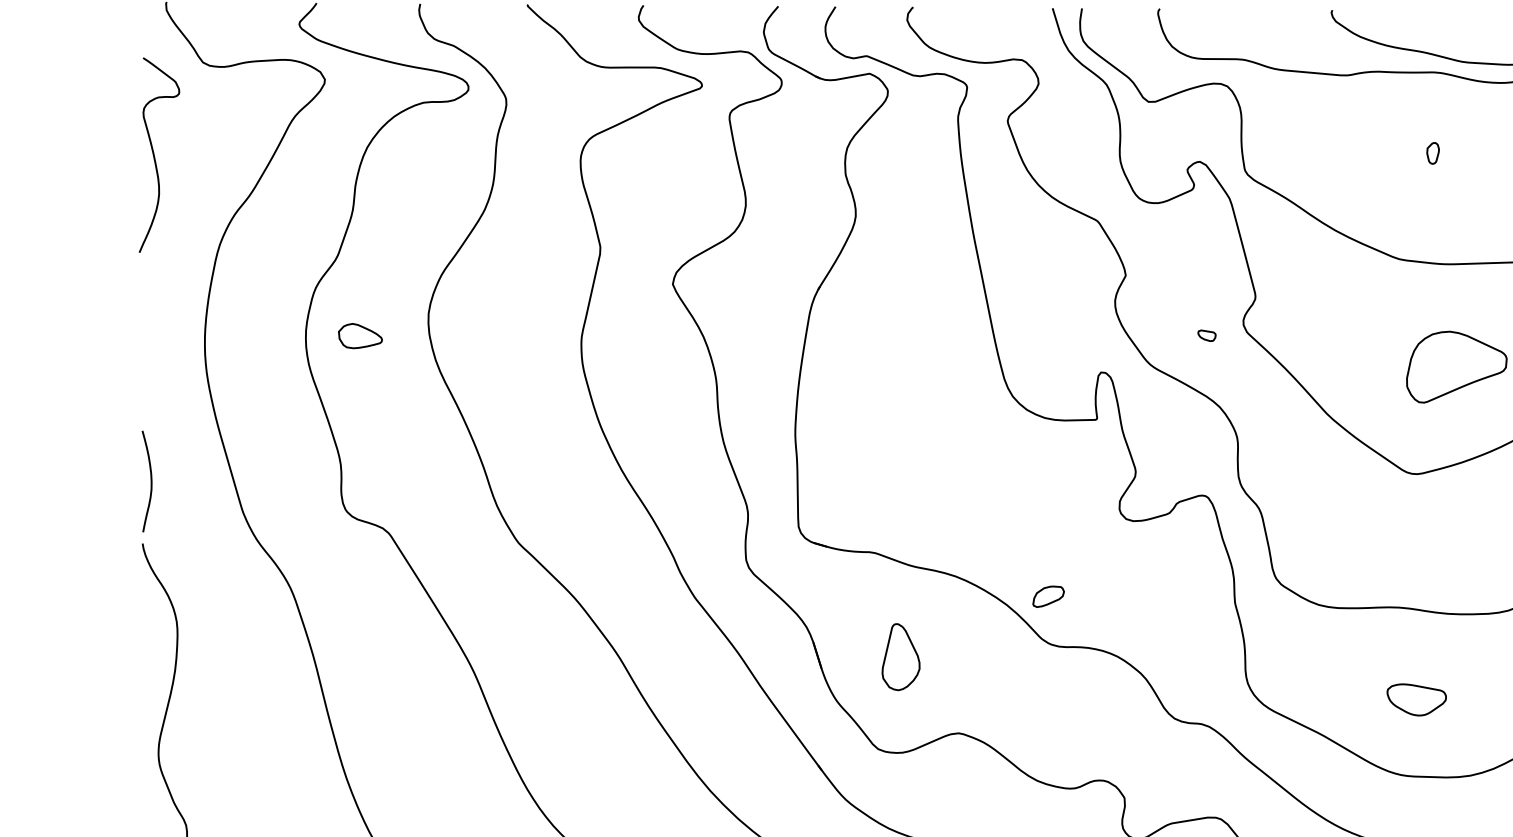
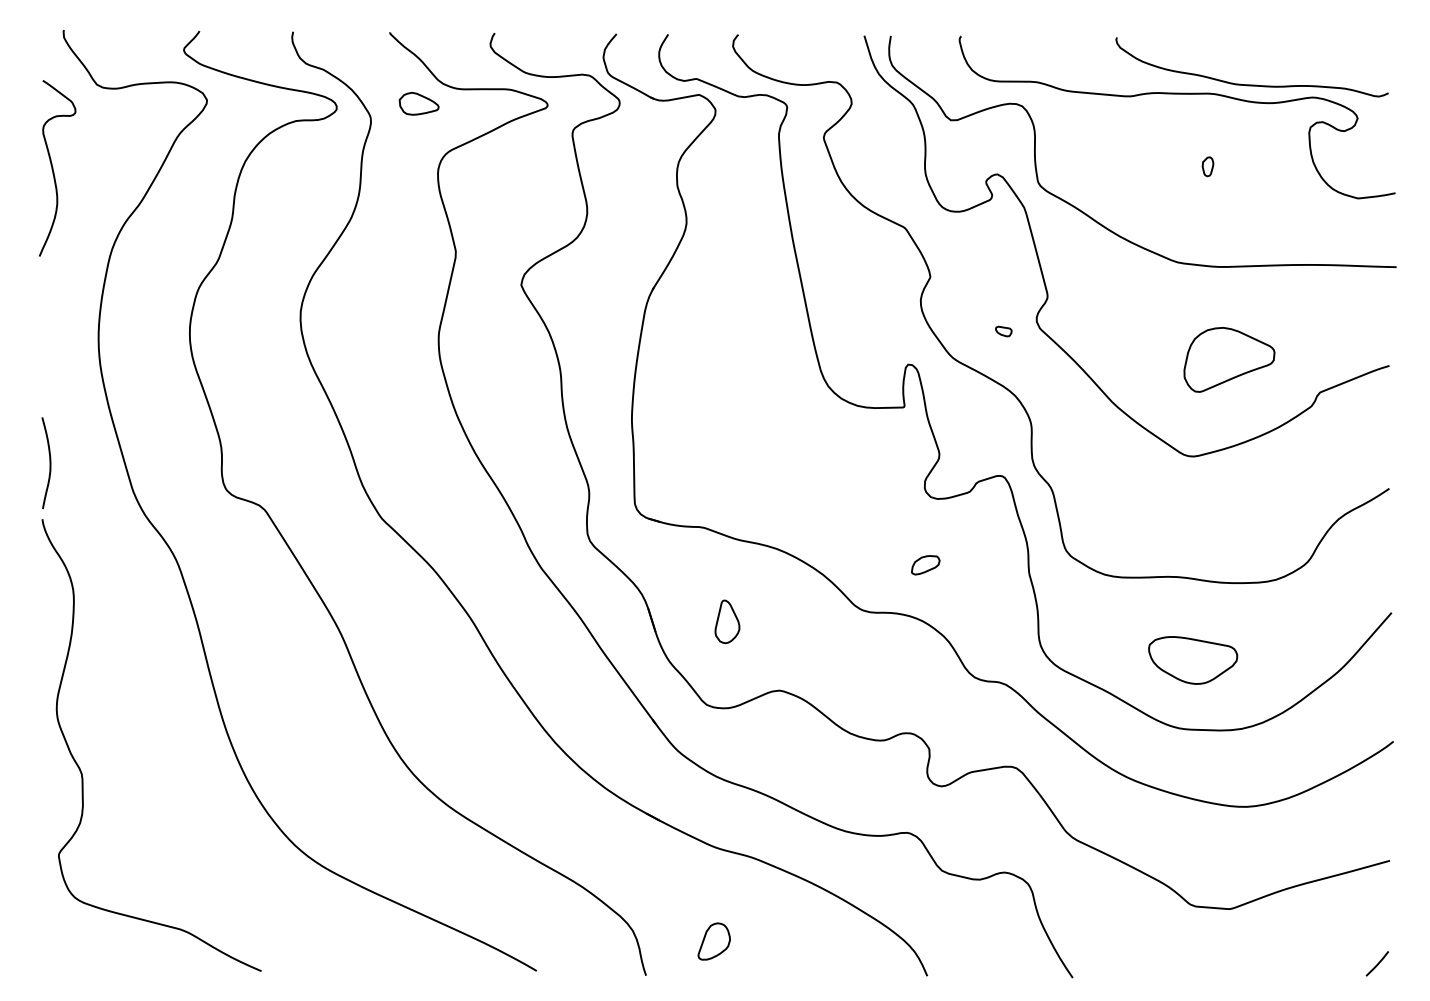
part: (359, 335) -> (418, 103), moved
part: (1048, 597) -> (925, 565), moved
part: (901, 656) -> (727, 621), size x0.71
part: (1417, 699) -> (1193, 660), size x1.67

